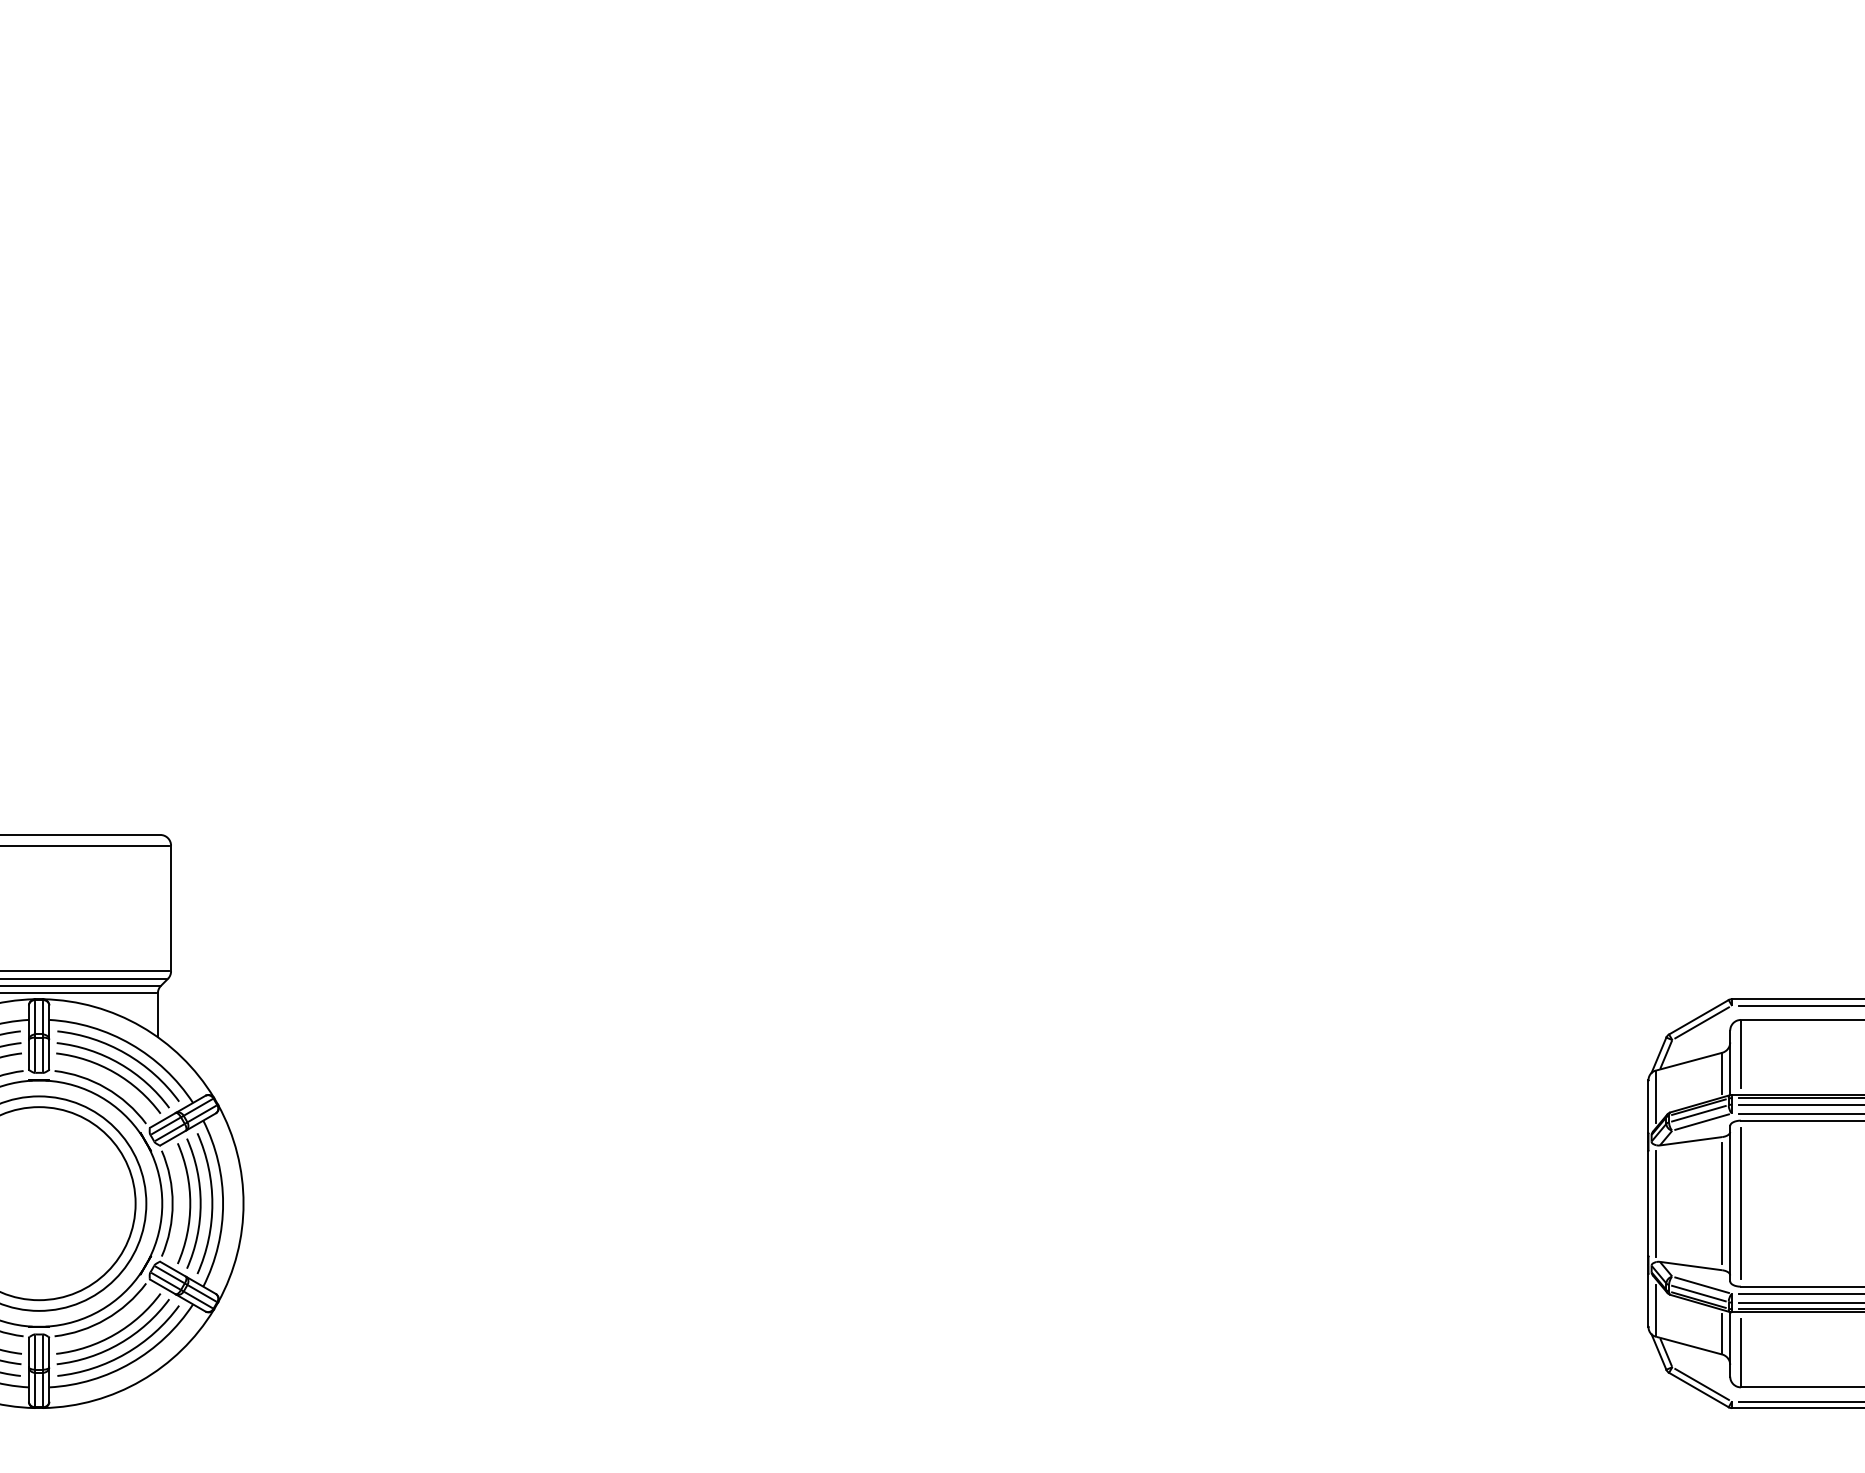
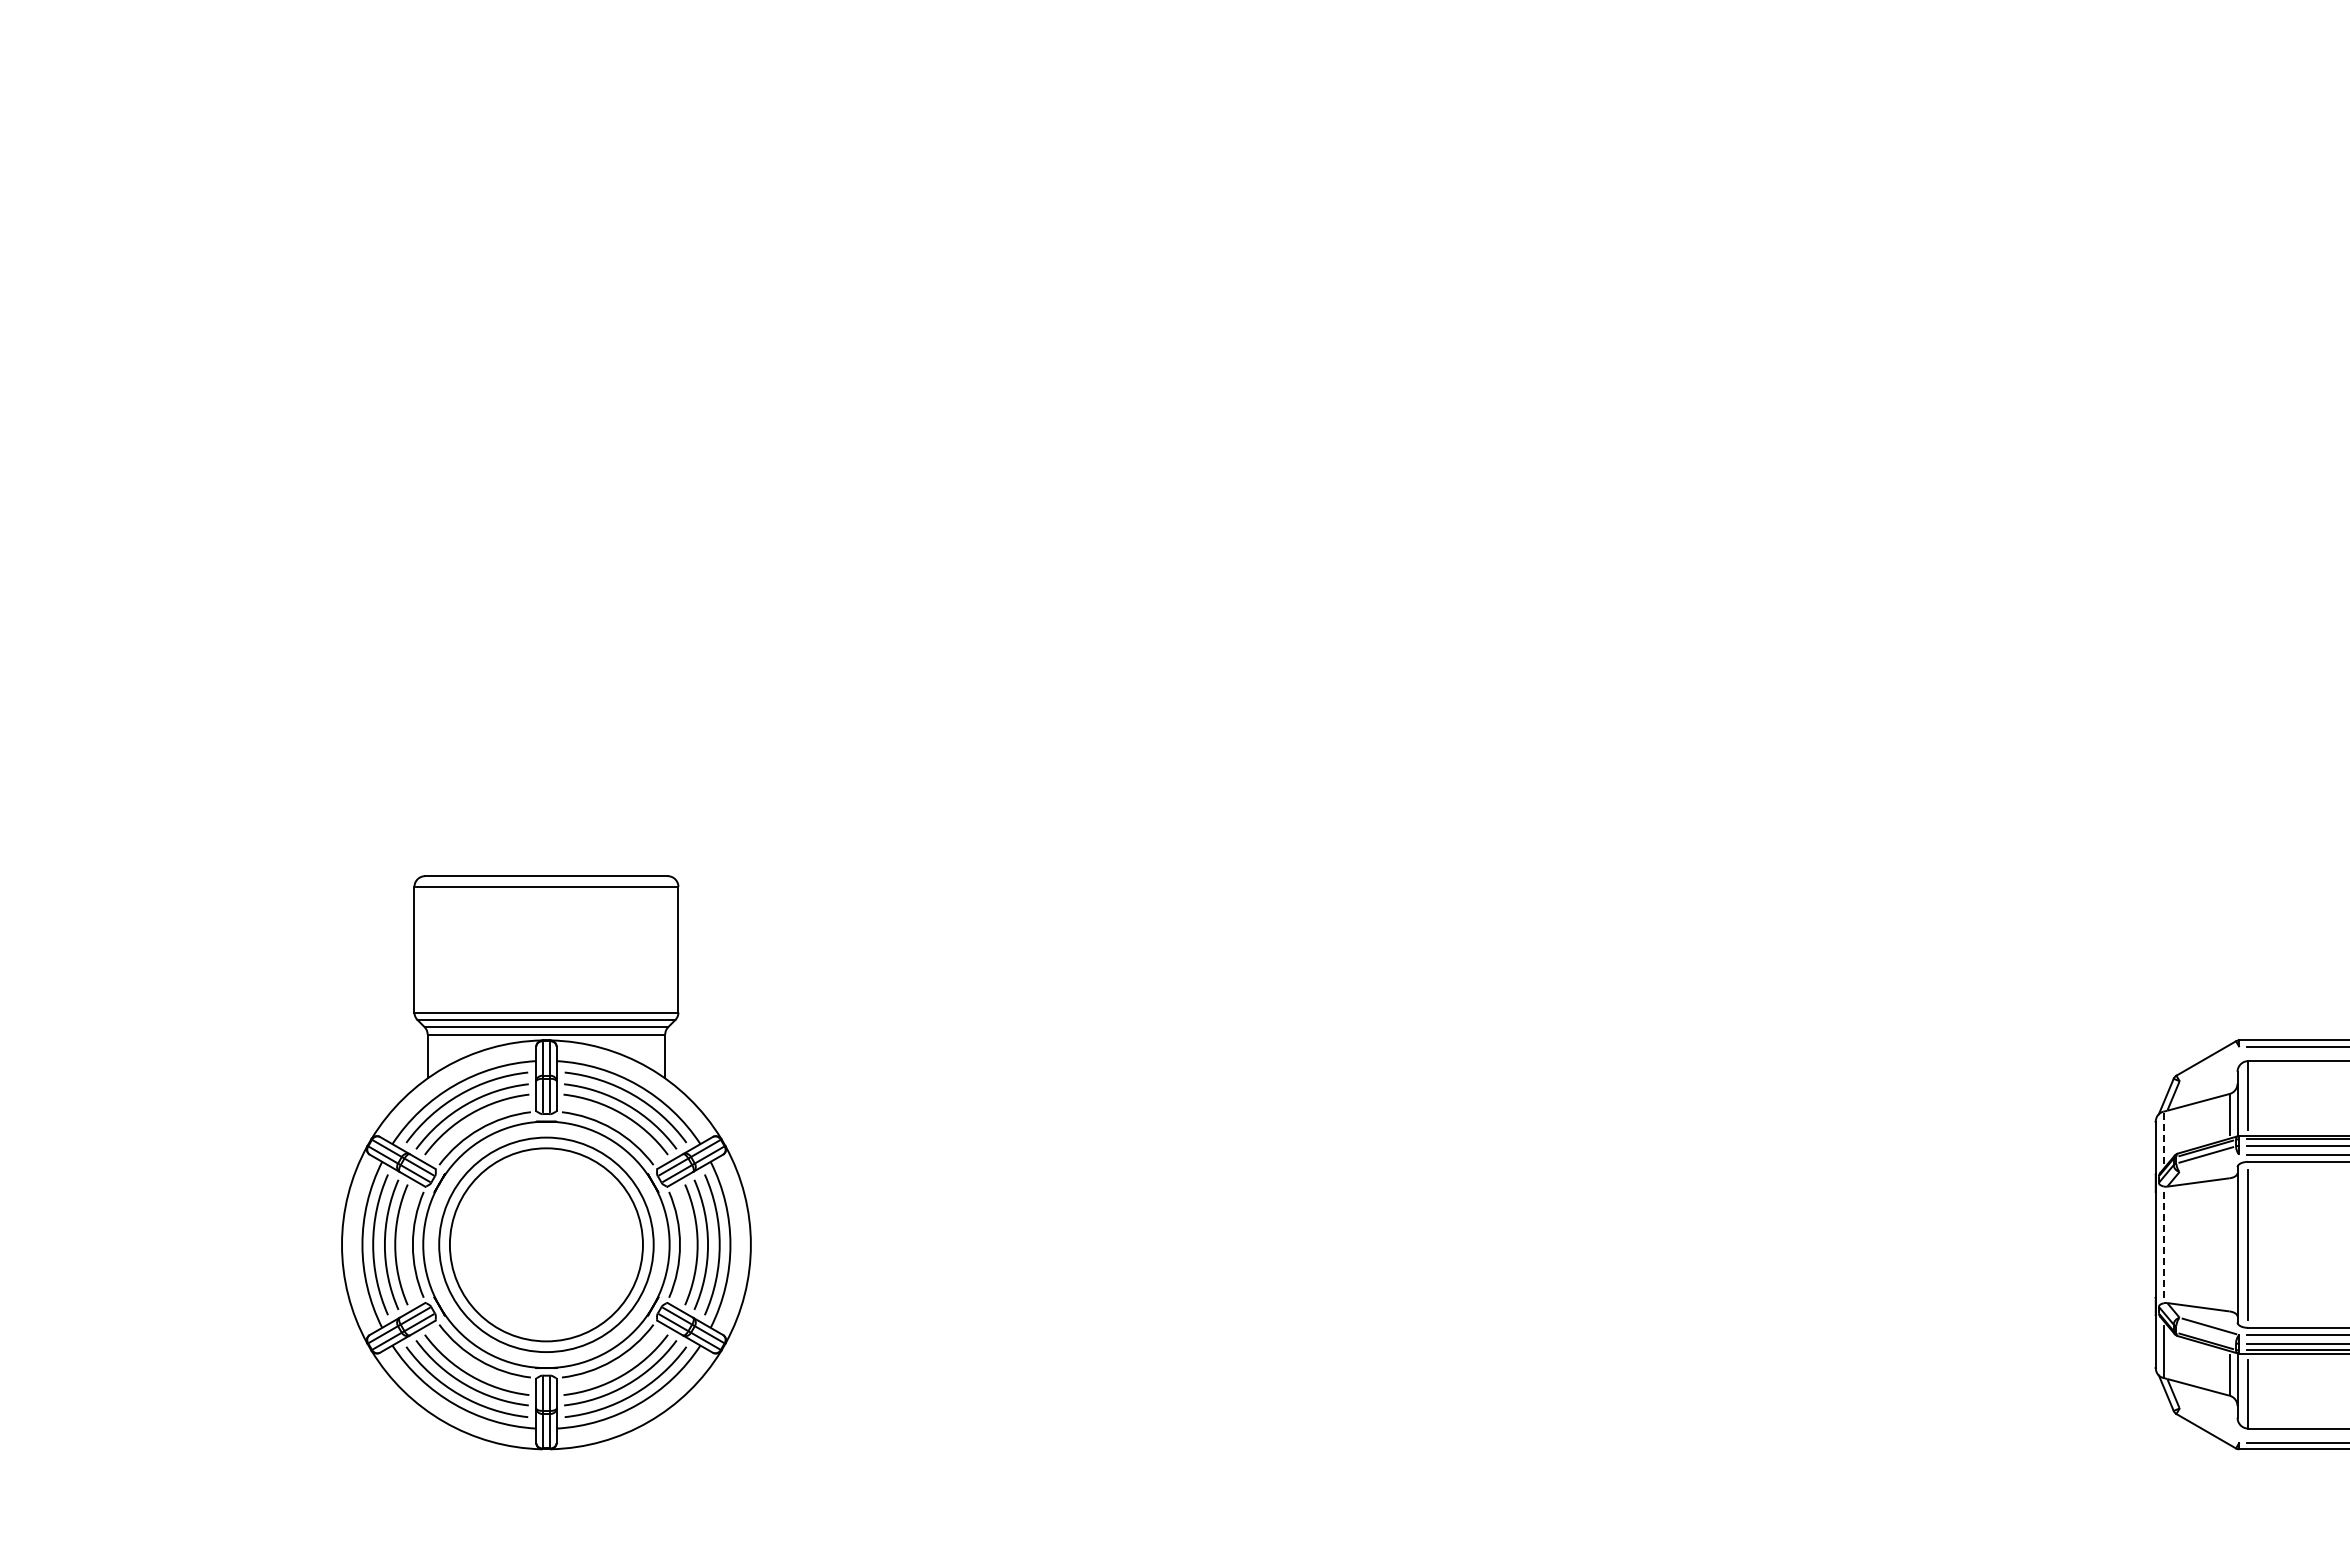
line: (1702, 1022) -> (2209, 1063), removed
line: (1656, 1097) -> (2163, 1138), solid -> dashed
line: (1702, 1122) -> (2209, 1163), removed
line: (1656, 1203) -> (2163, 1244), solid -> dashed
line: (1722, 1203) -> (2229, 1244), removed
line: (1699, 1293) -> (2206, 1334), removed
line: (1702, 1384) -> (2209, 1425), removed

